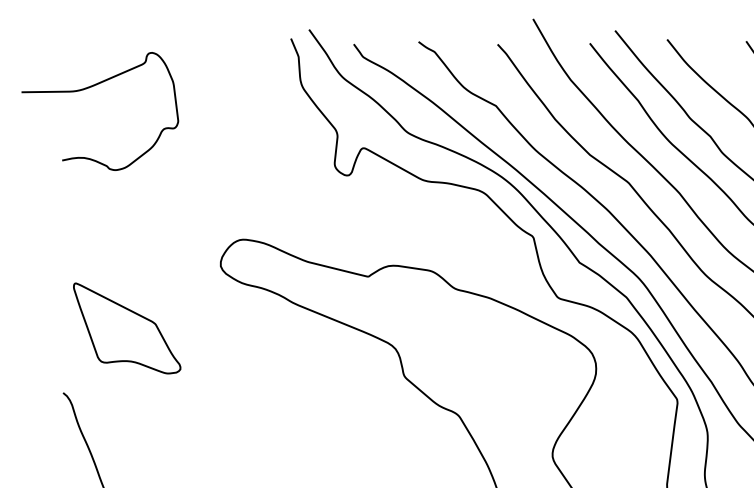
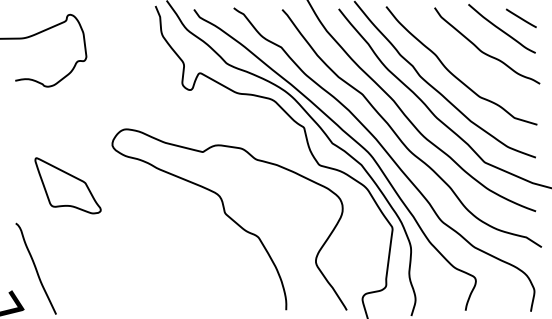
part: (126, 327) -> (67, 185), moved

